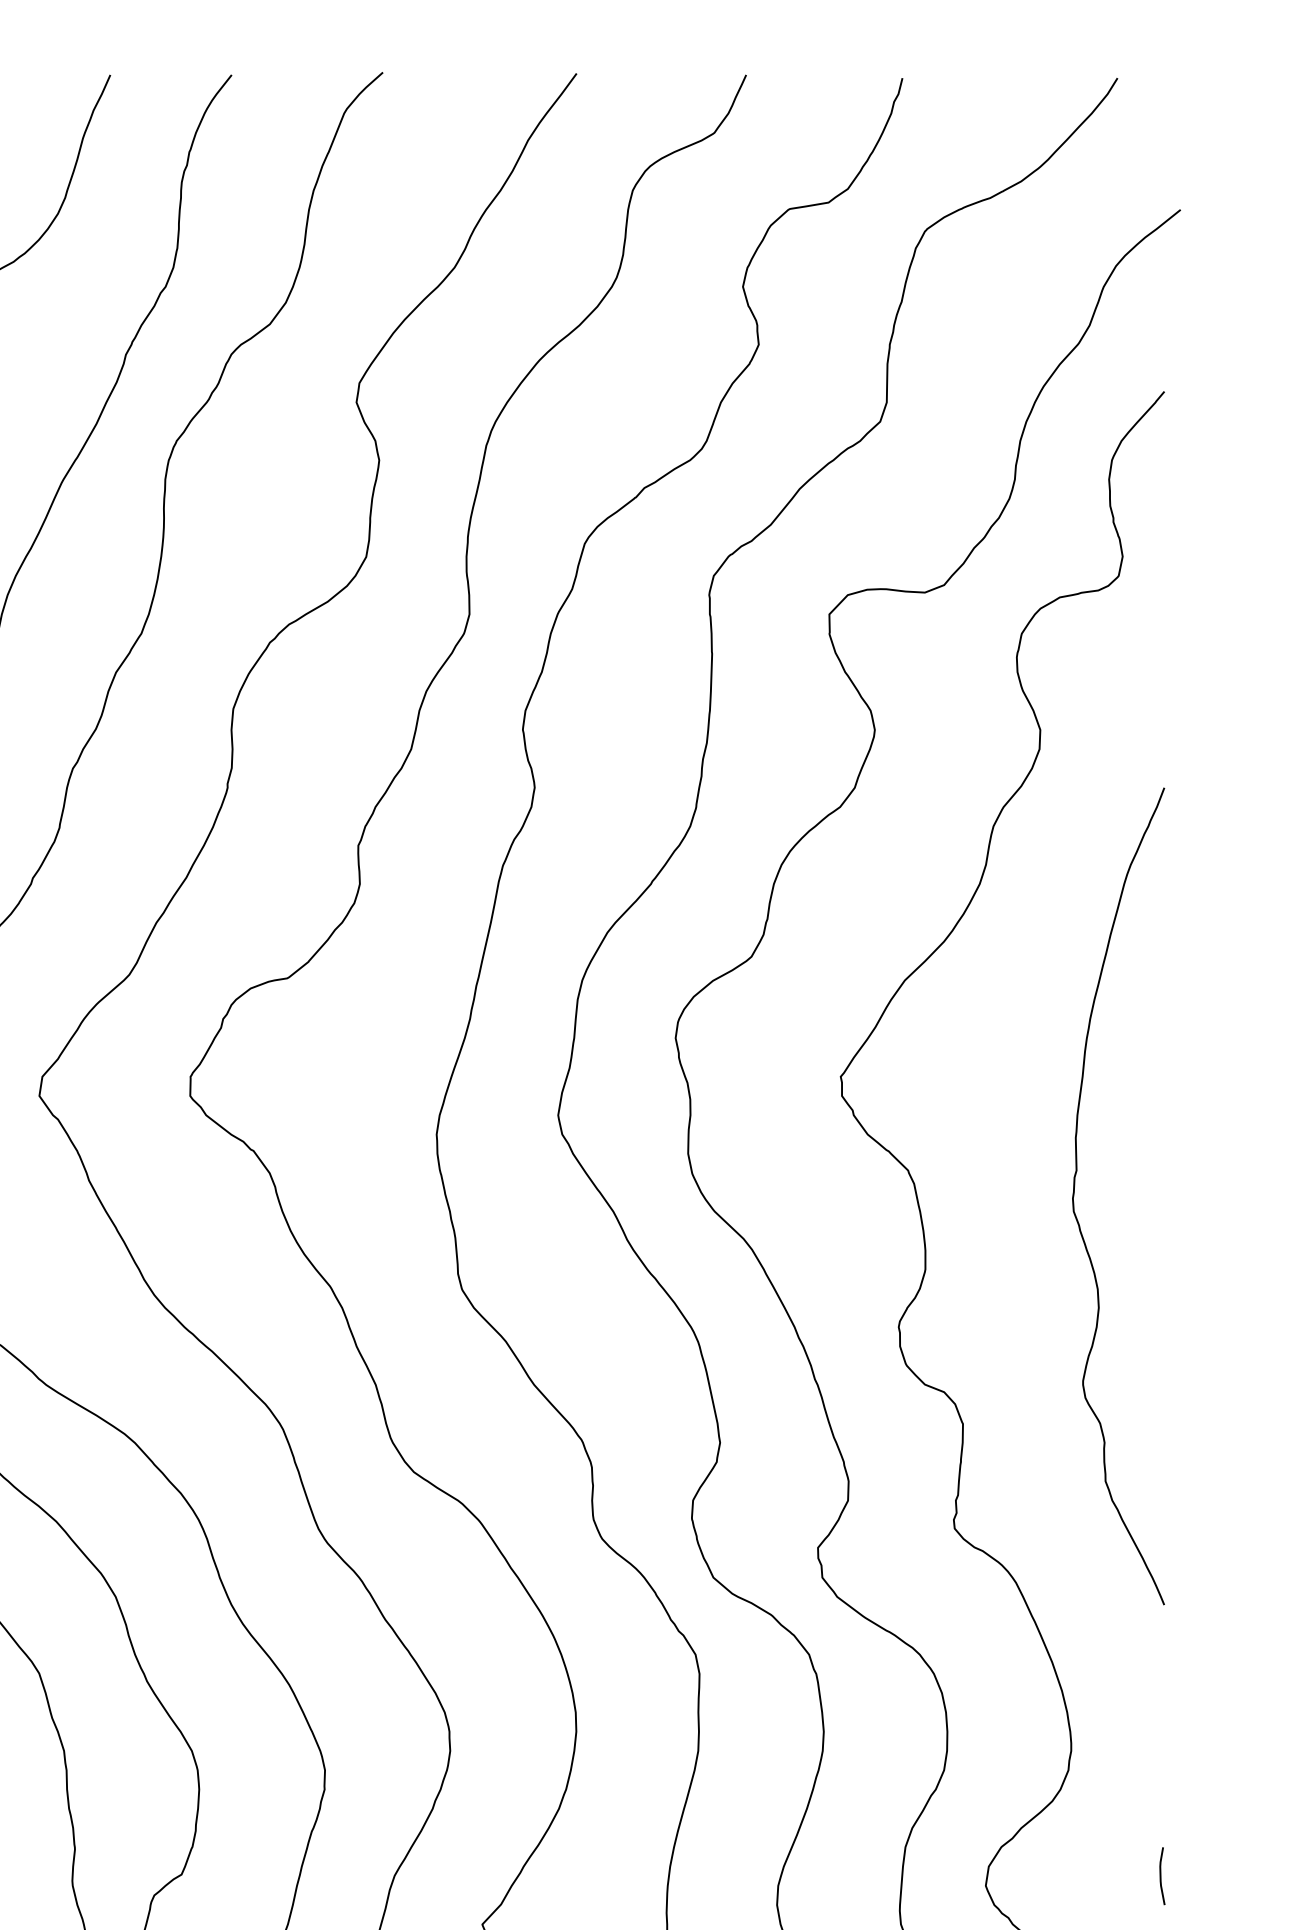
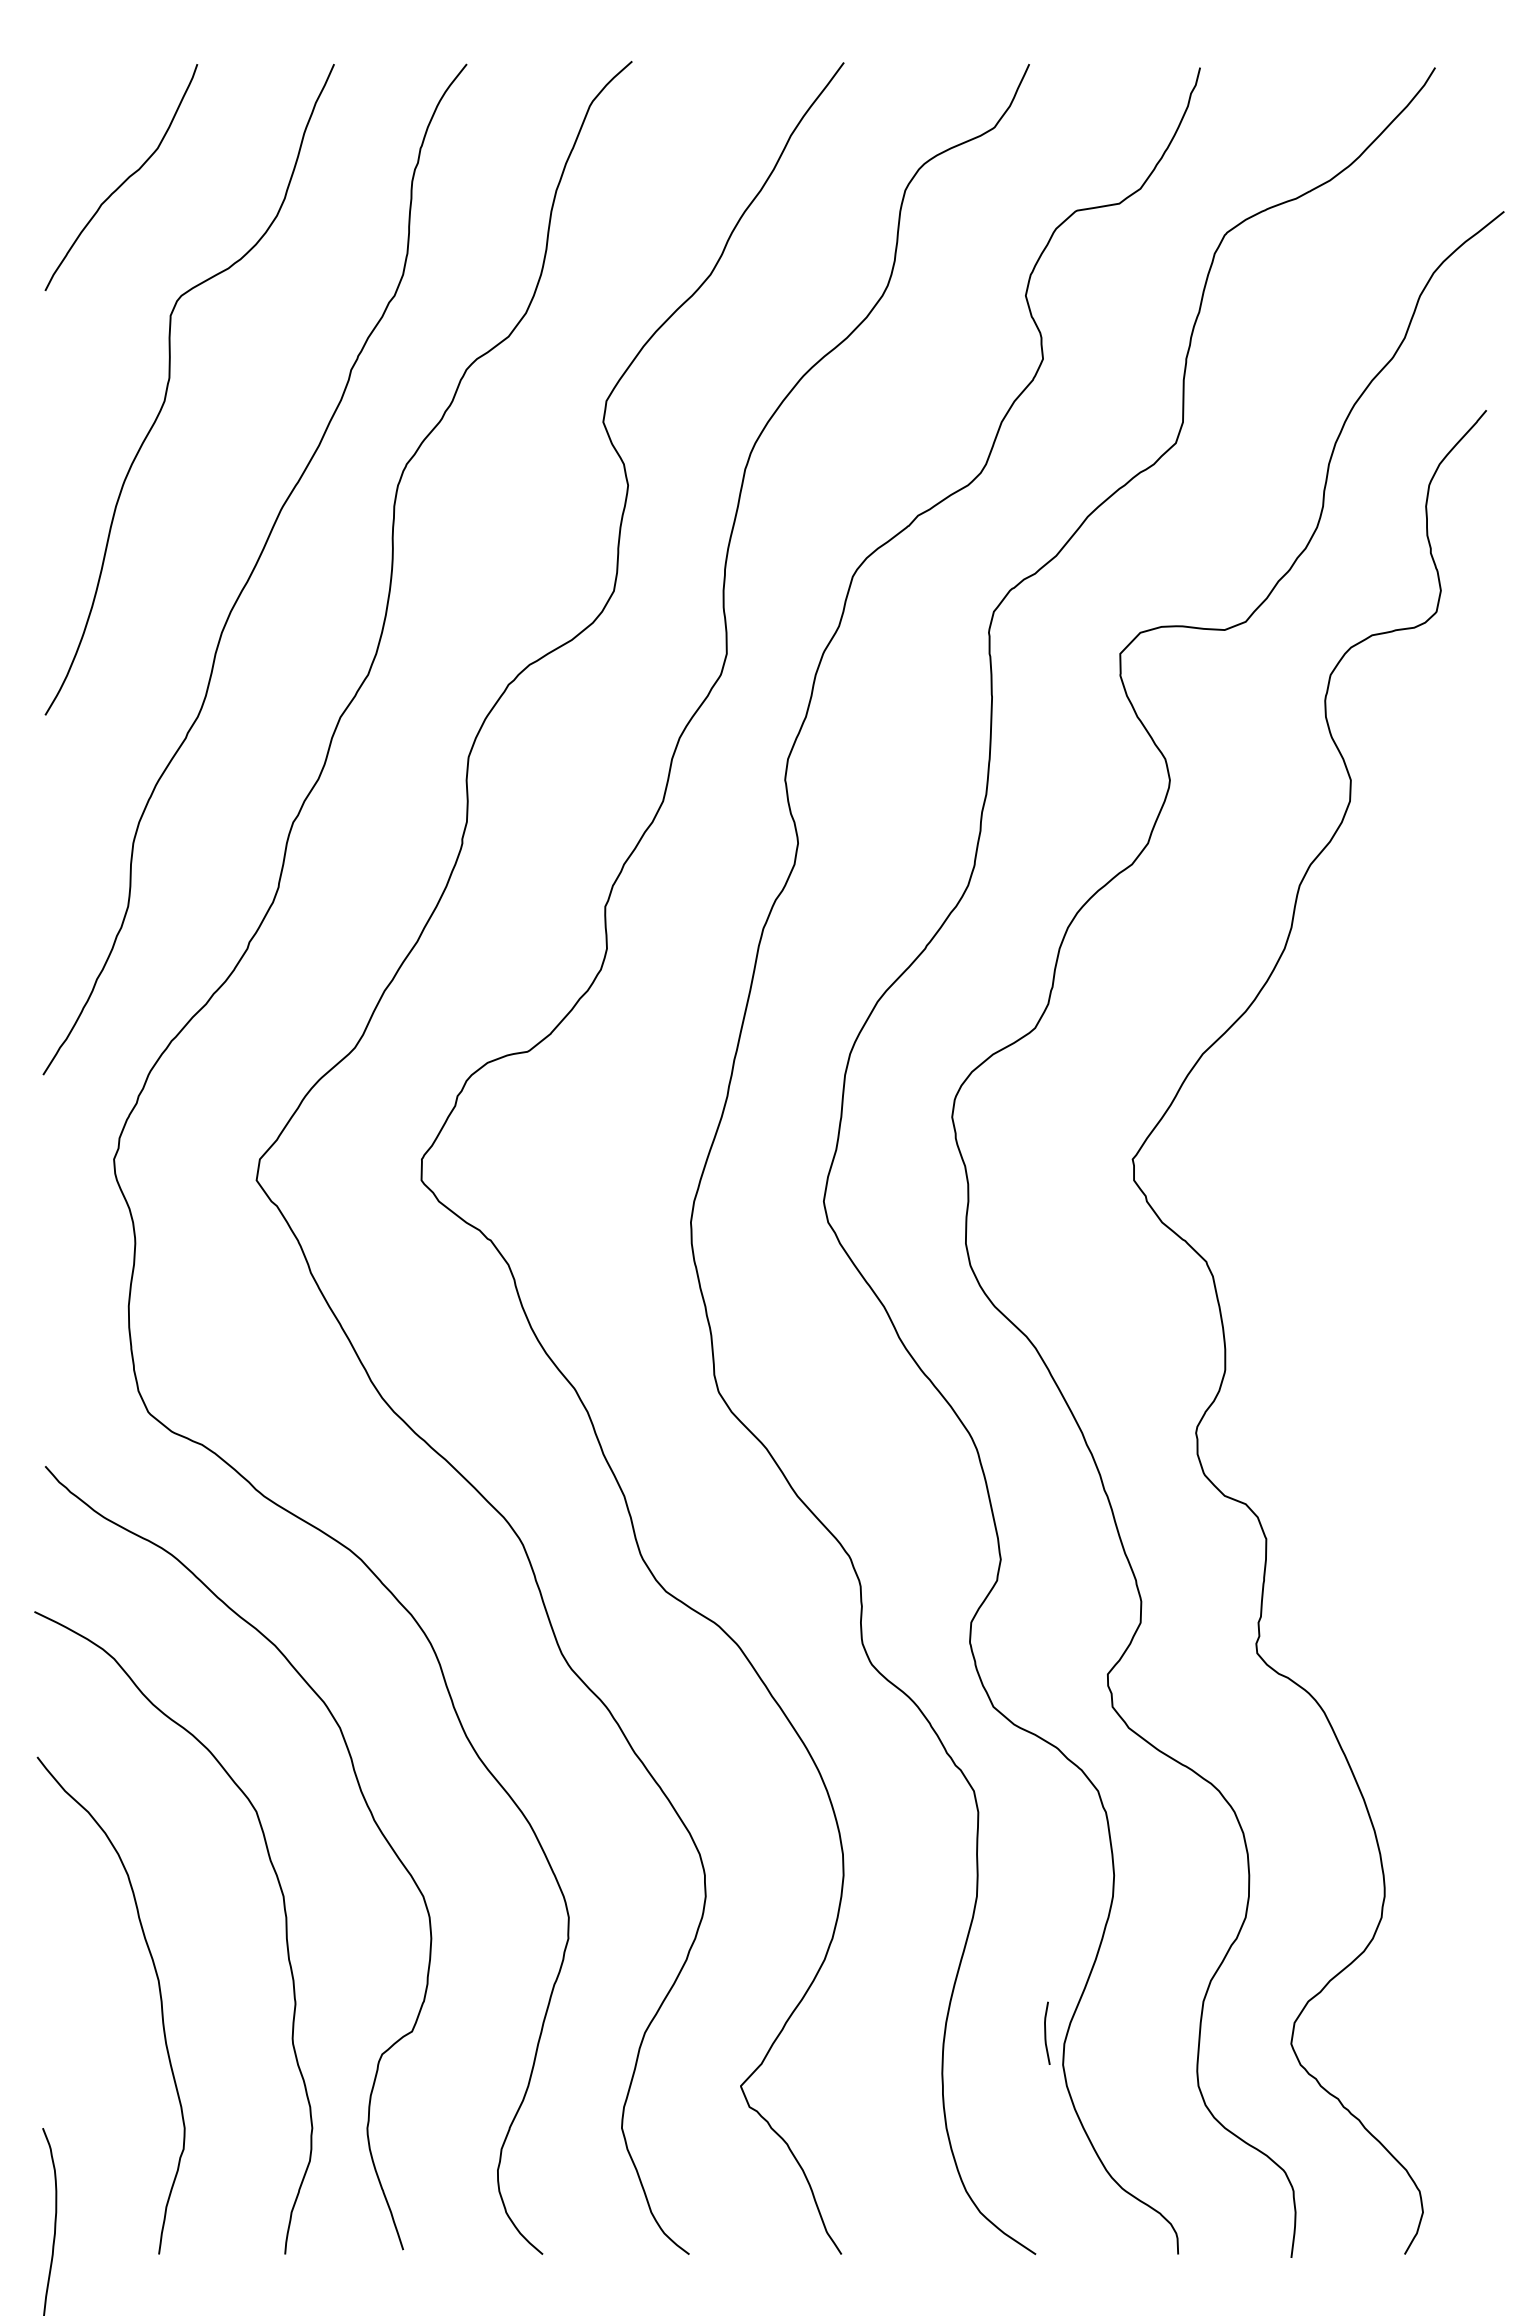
curve: (1074, 1193) -> (1388, 1287), removed
curve: (1161, 1875) -> (1046, 2032), moved

